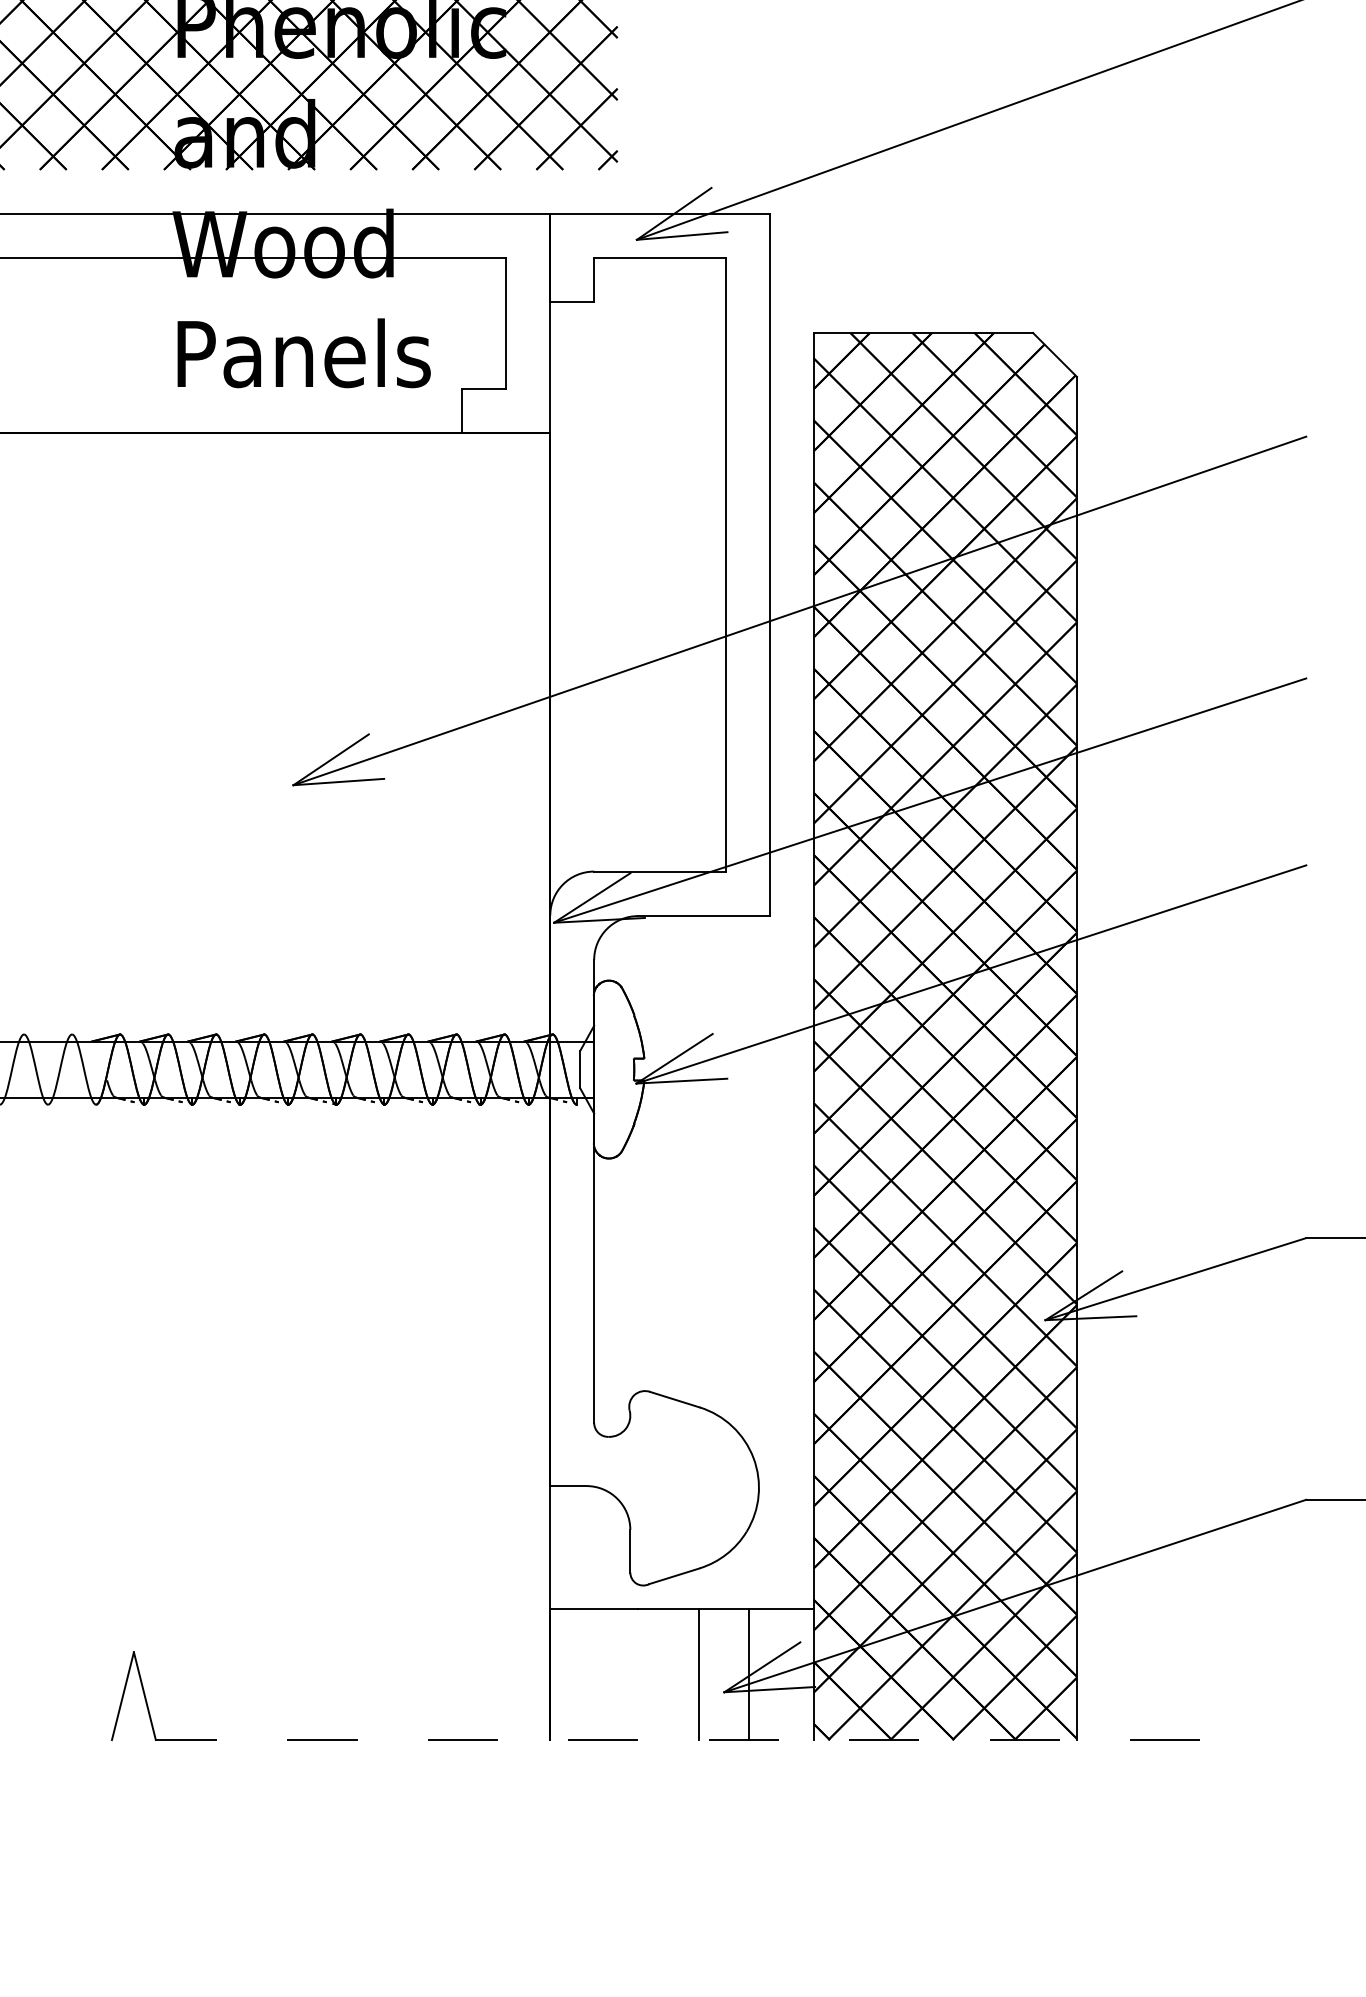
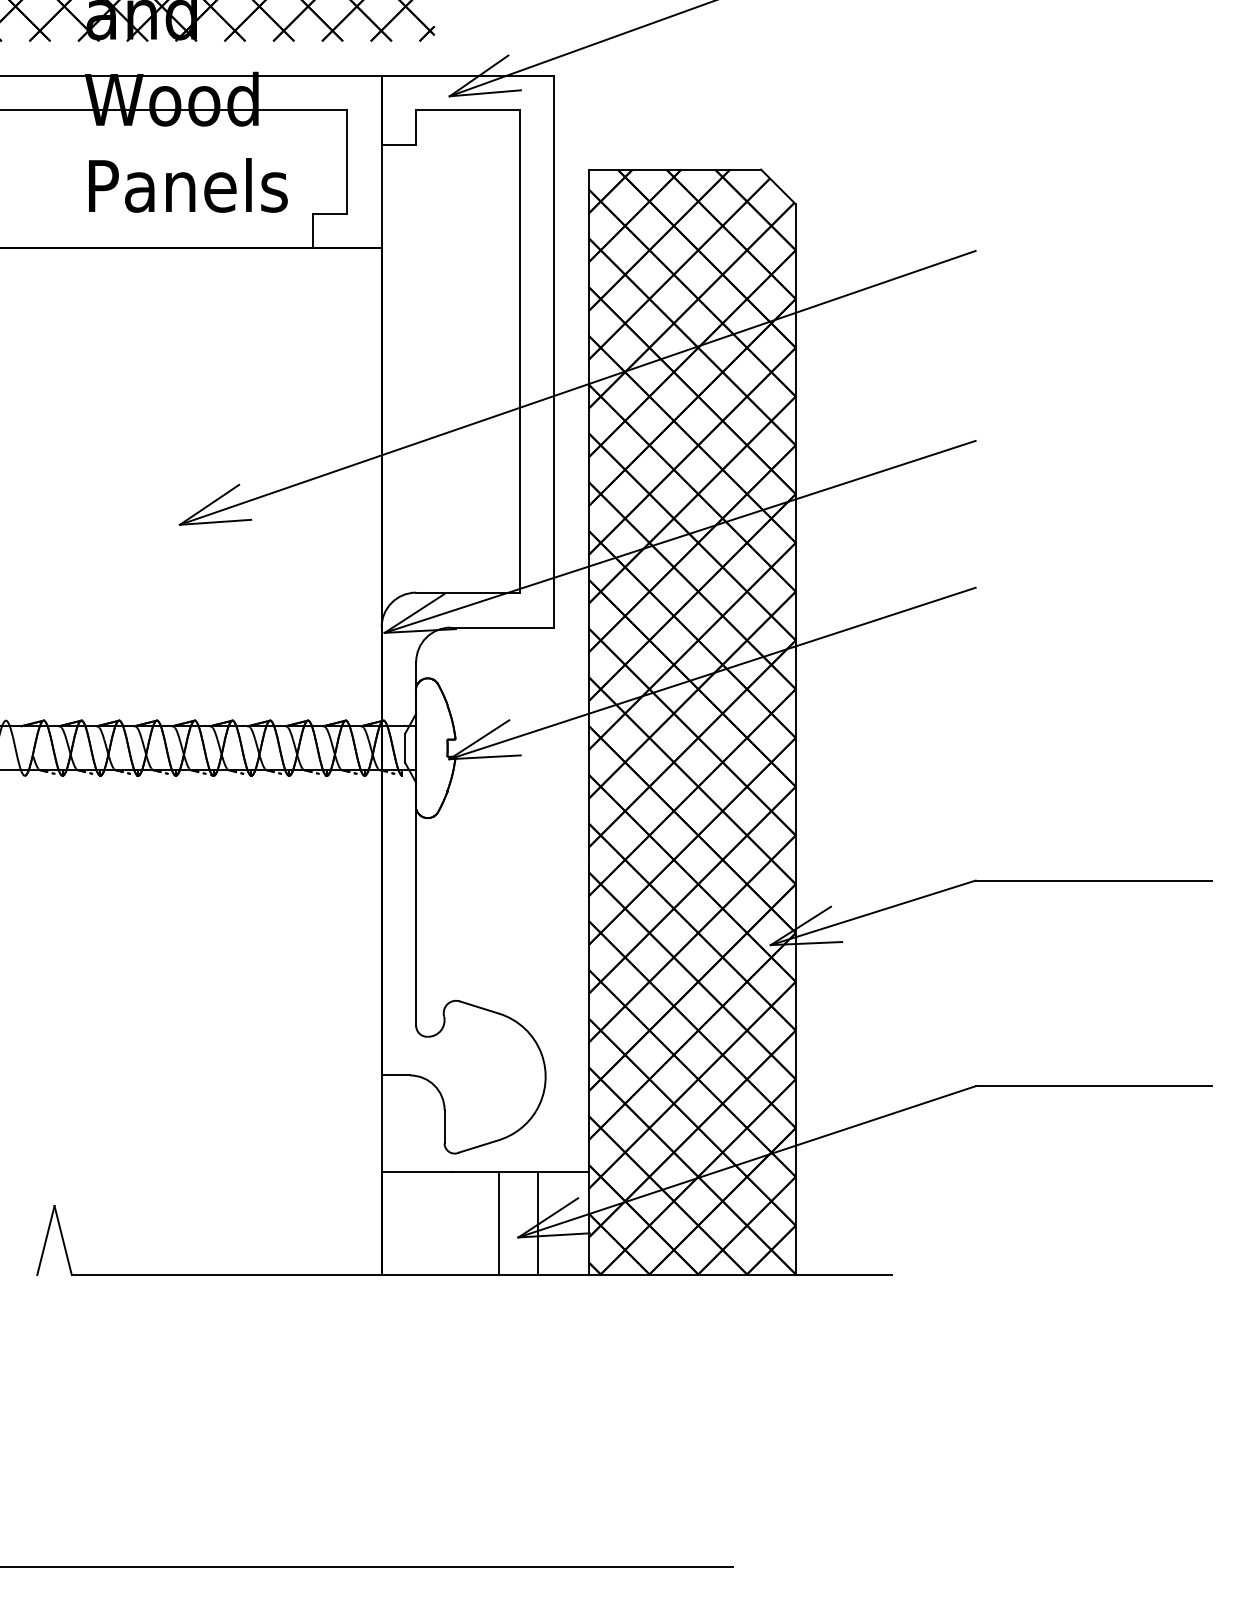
line: (677, 1739) -> (481, 1274), dashed -> solid

